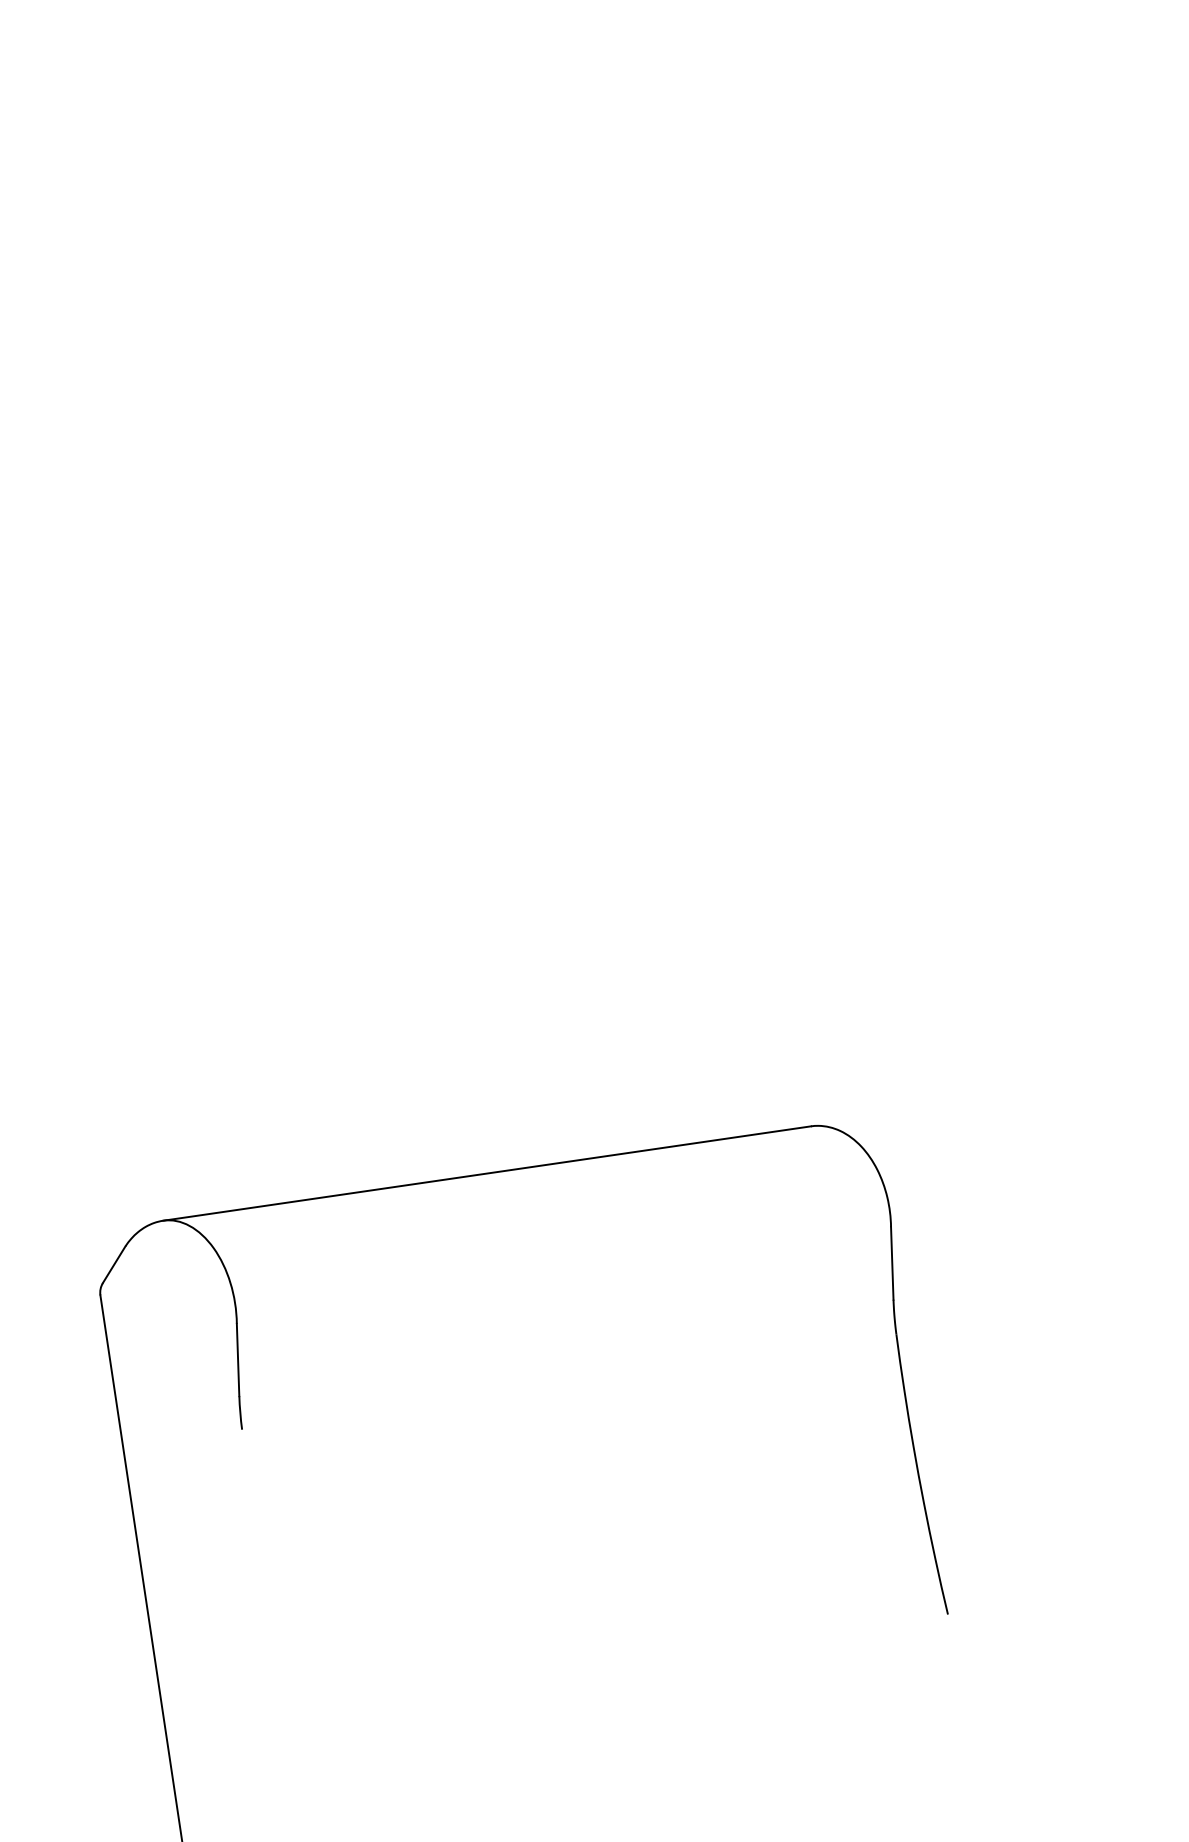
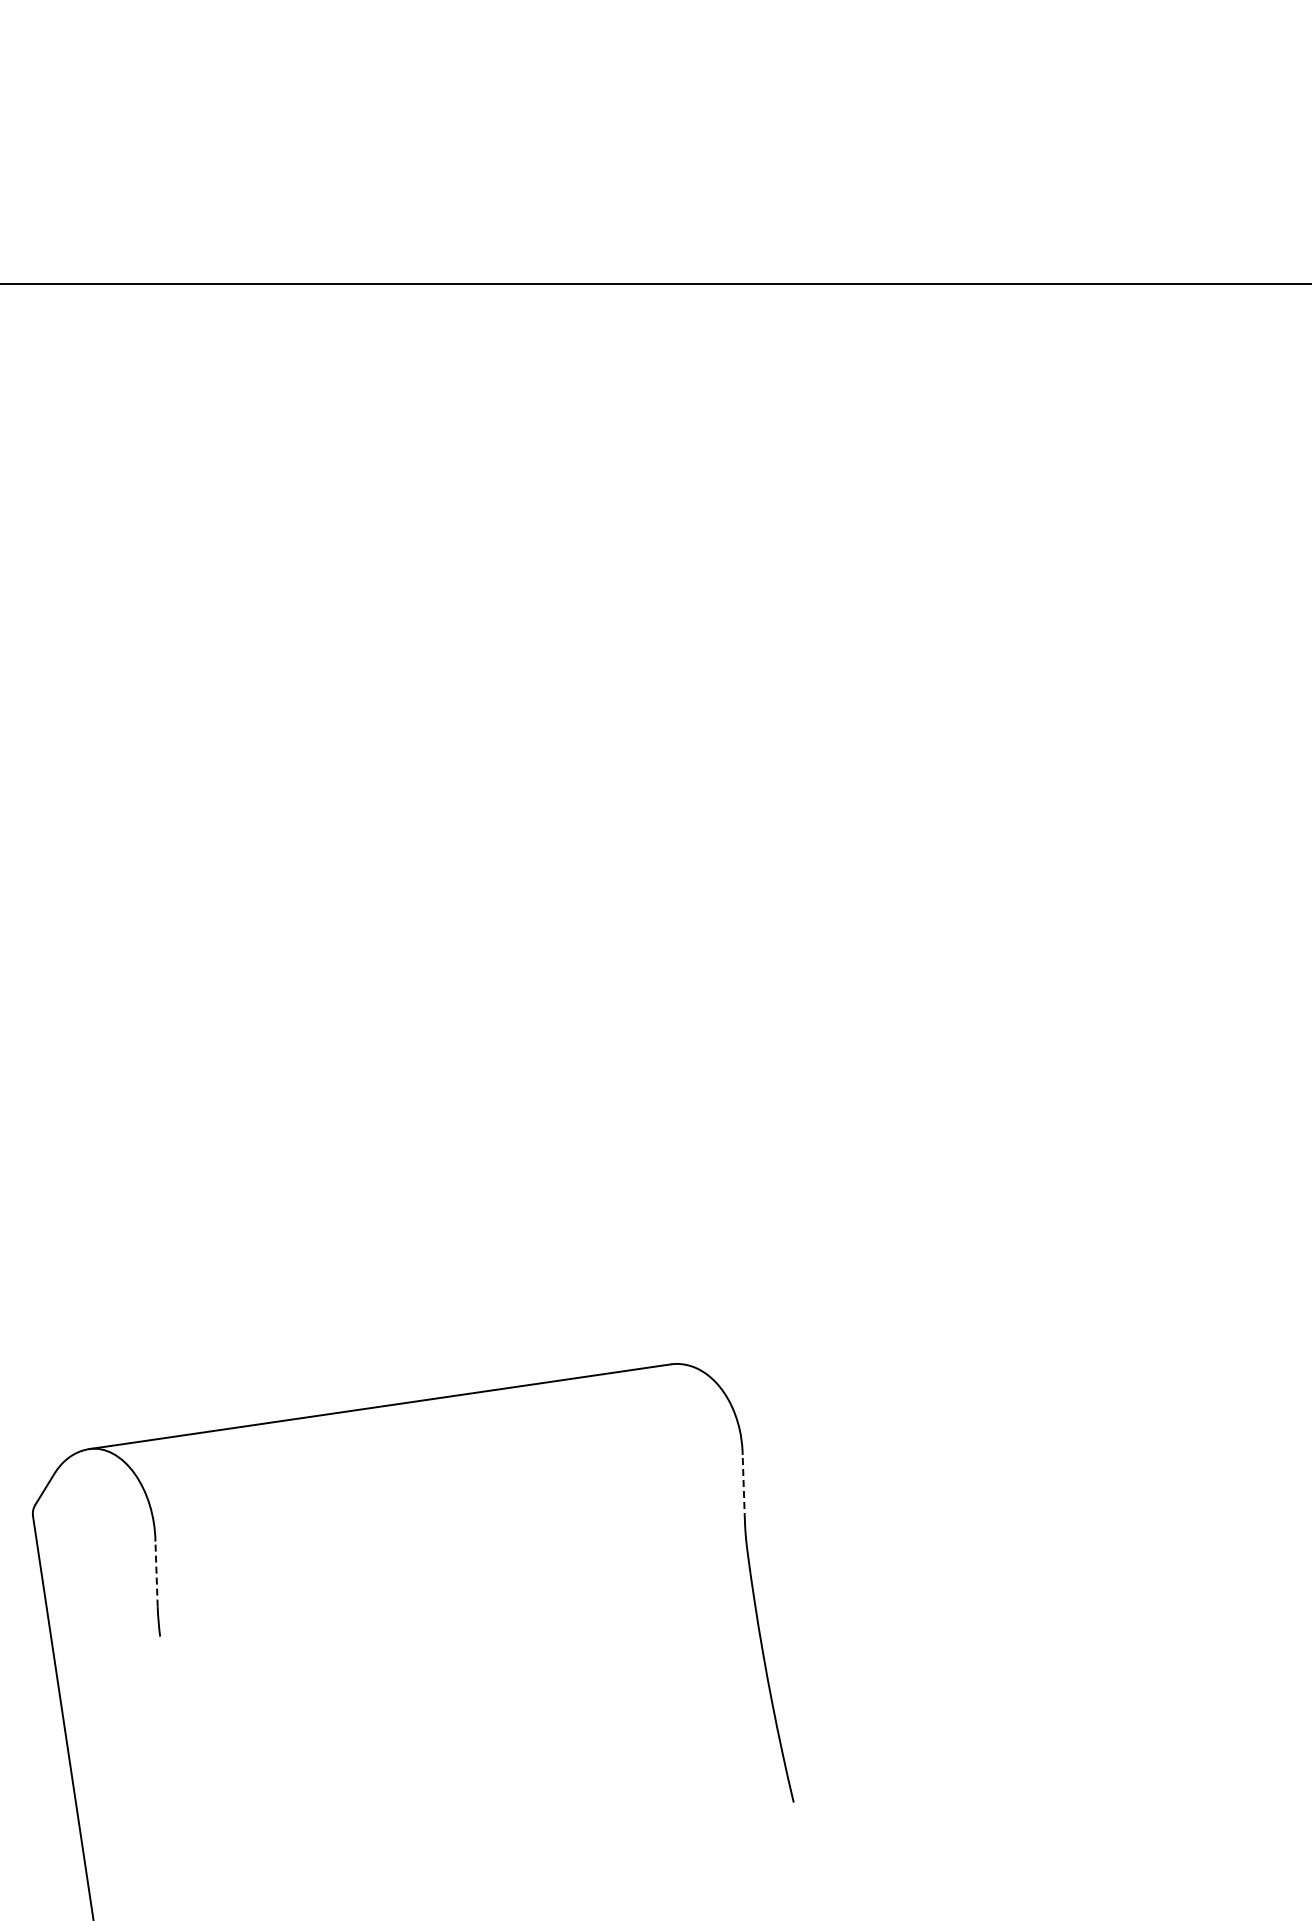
line: (891, 1263) -> (743, 1487), solid -> dashed
line: (237, 1359) -> (156, 1573), solid -> dashed

